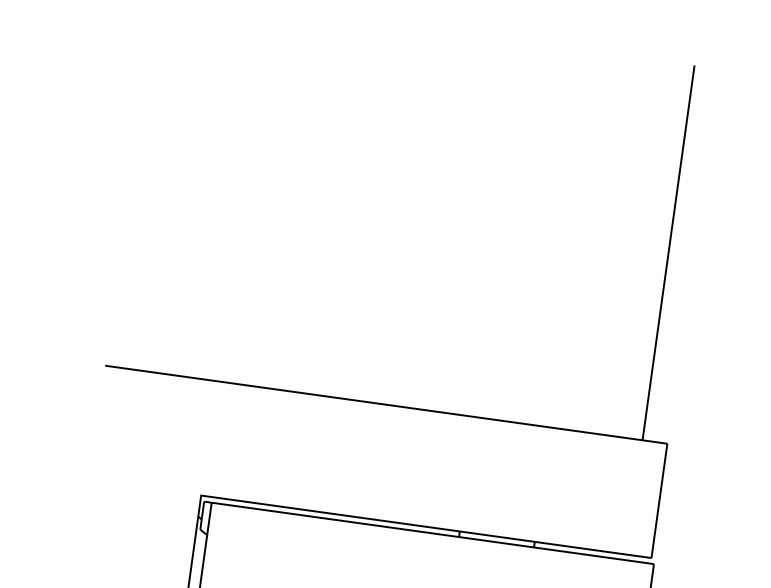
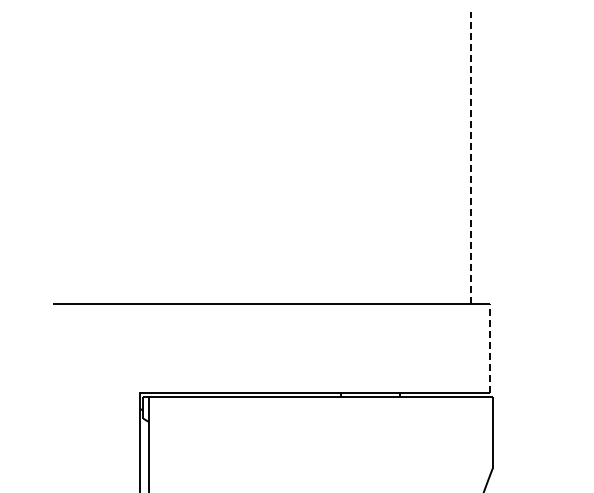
line: (669, 253) -> (471, 158), solid -> dashed
line: (659, 500) -> (490, 347), solid -> dashed

